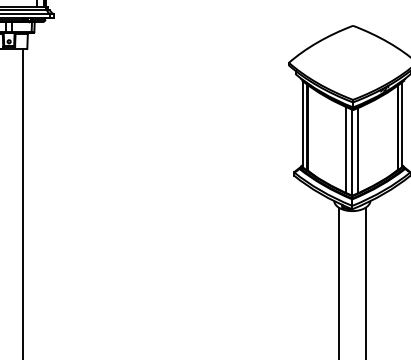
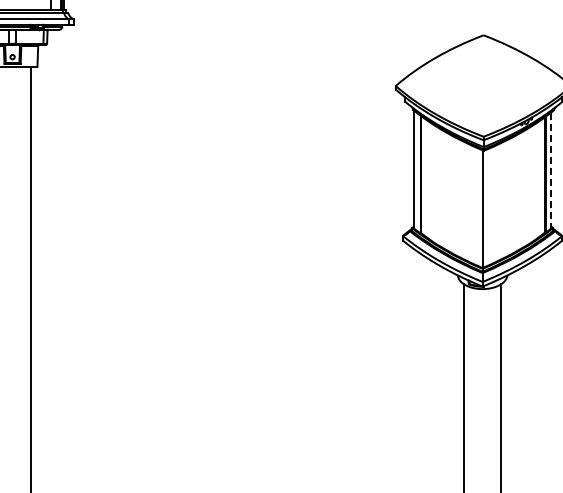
line: (402, 125) -> (551, 171), solid -> dashed
line: (346, 150) -> (474, 205), removed
line: (358, 150) -> (490, 205), removed

